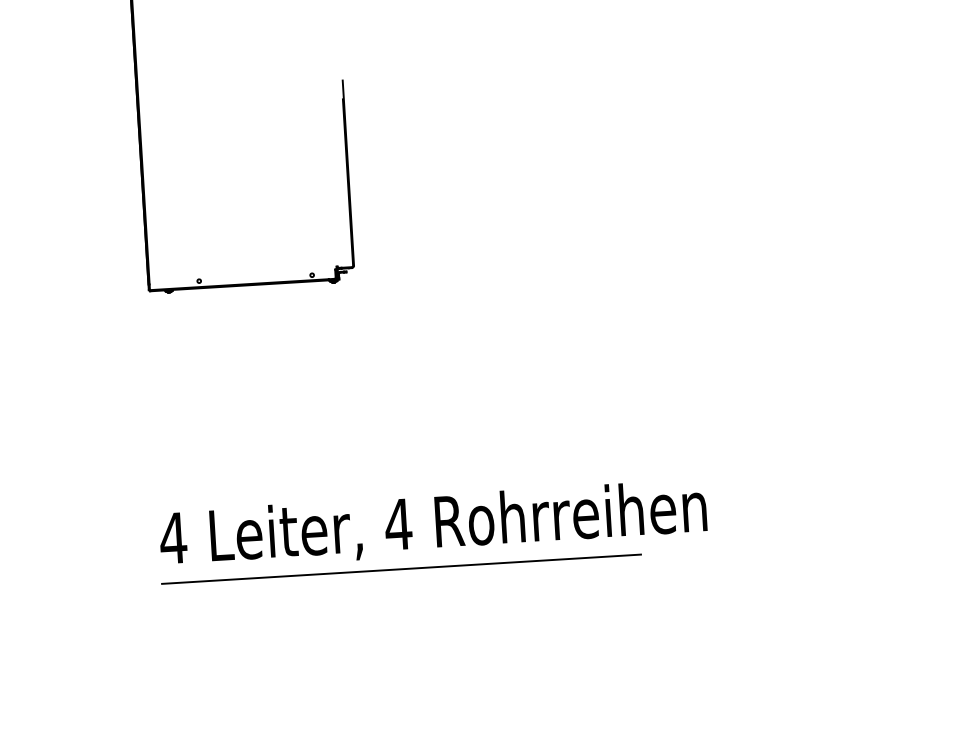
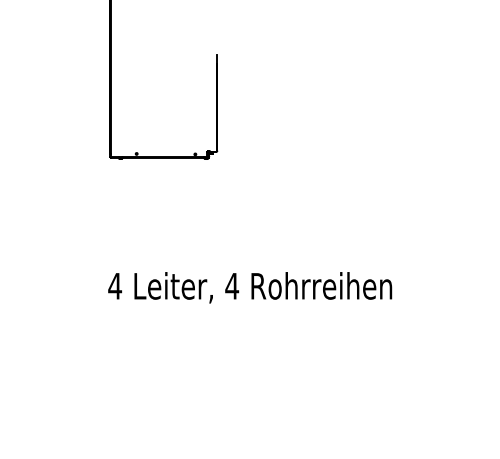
line: (399, 569) -> (231, 309), removed

